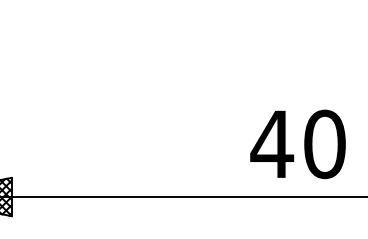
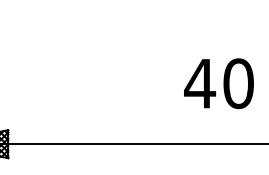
text: (297, 144) -> (218, 83), moved

